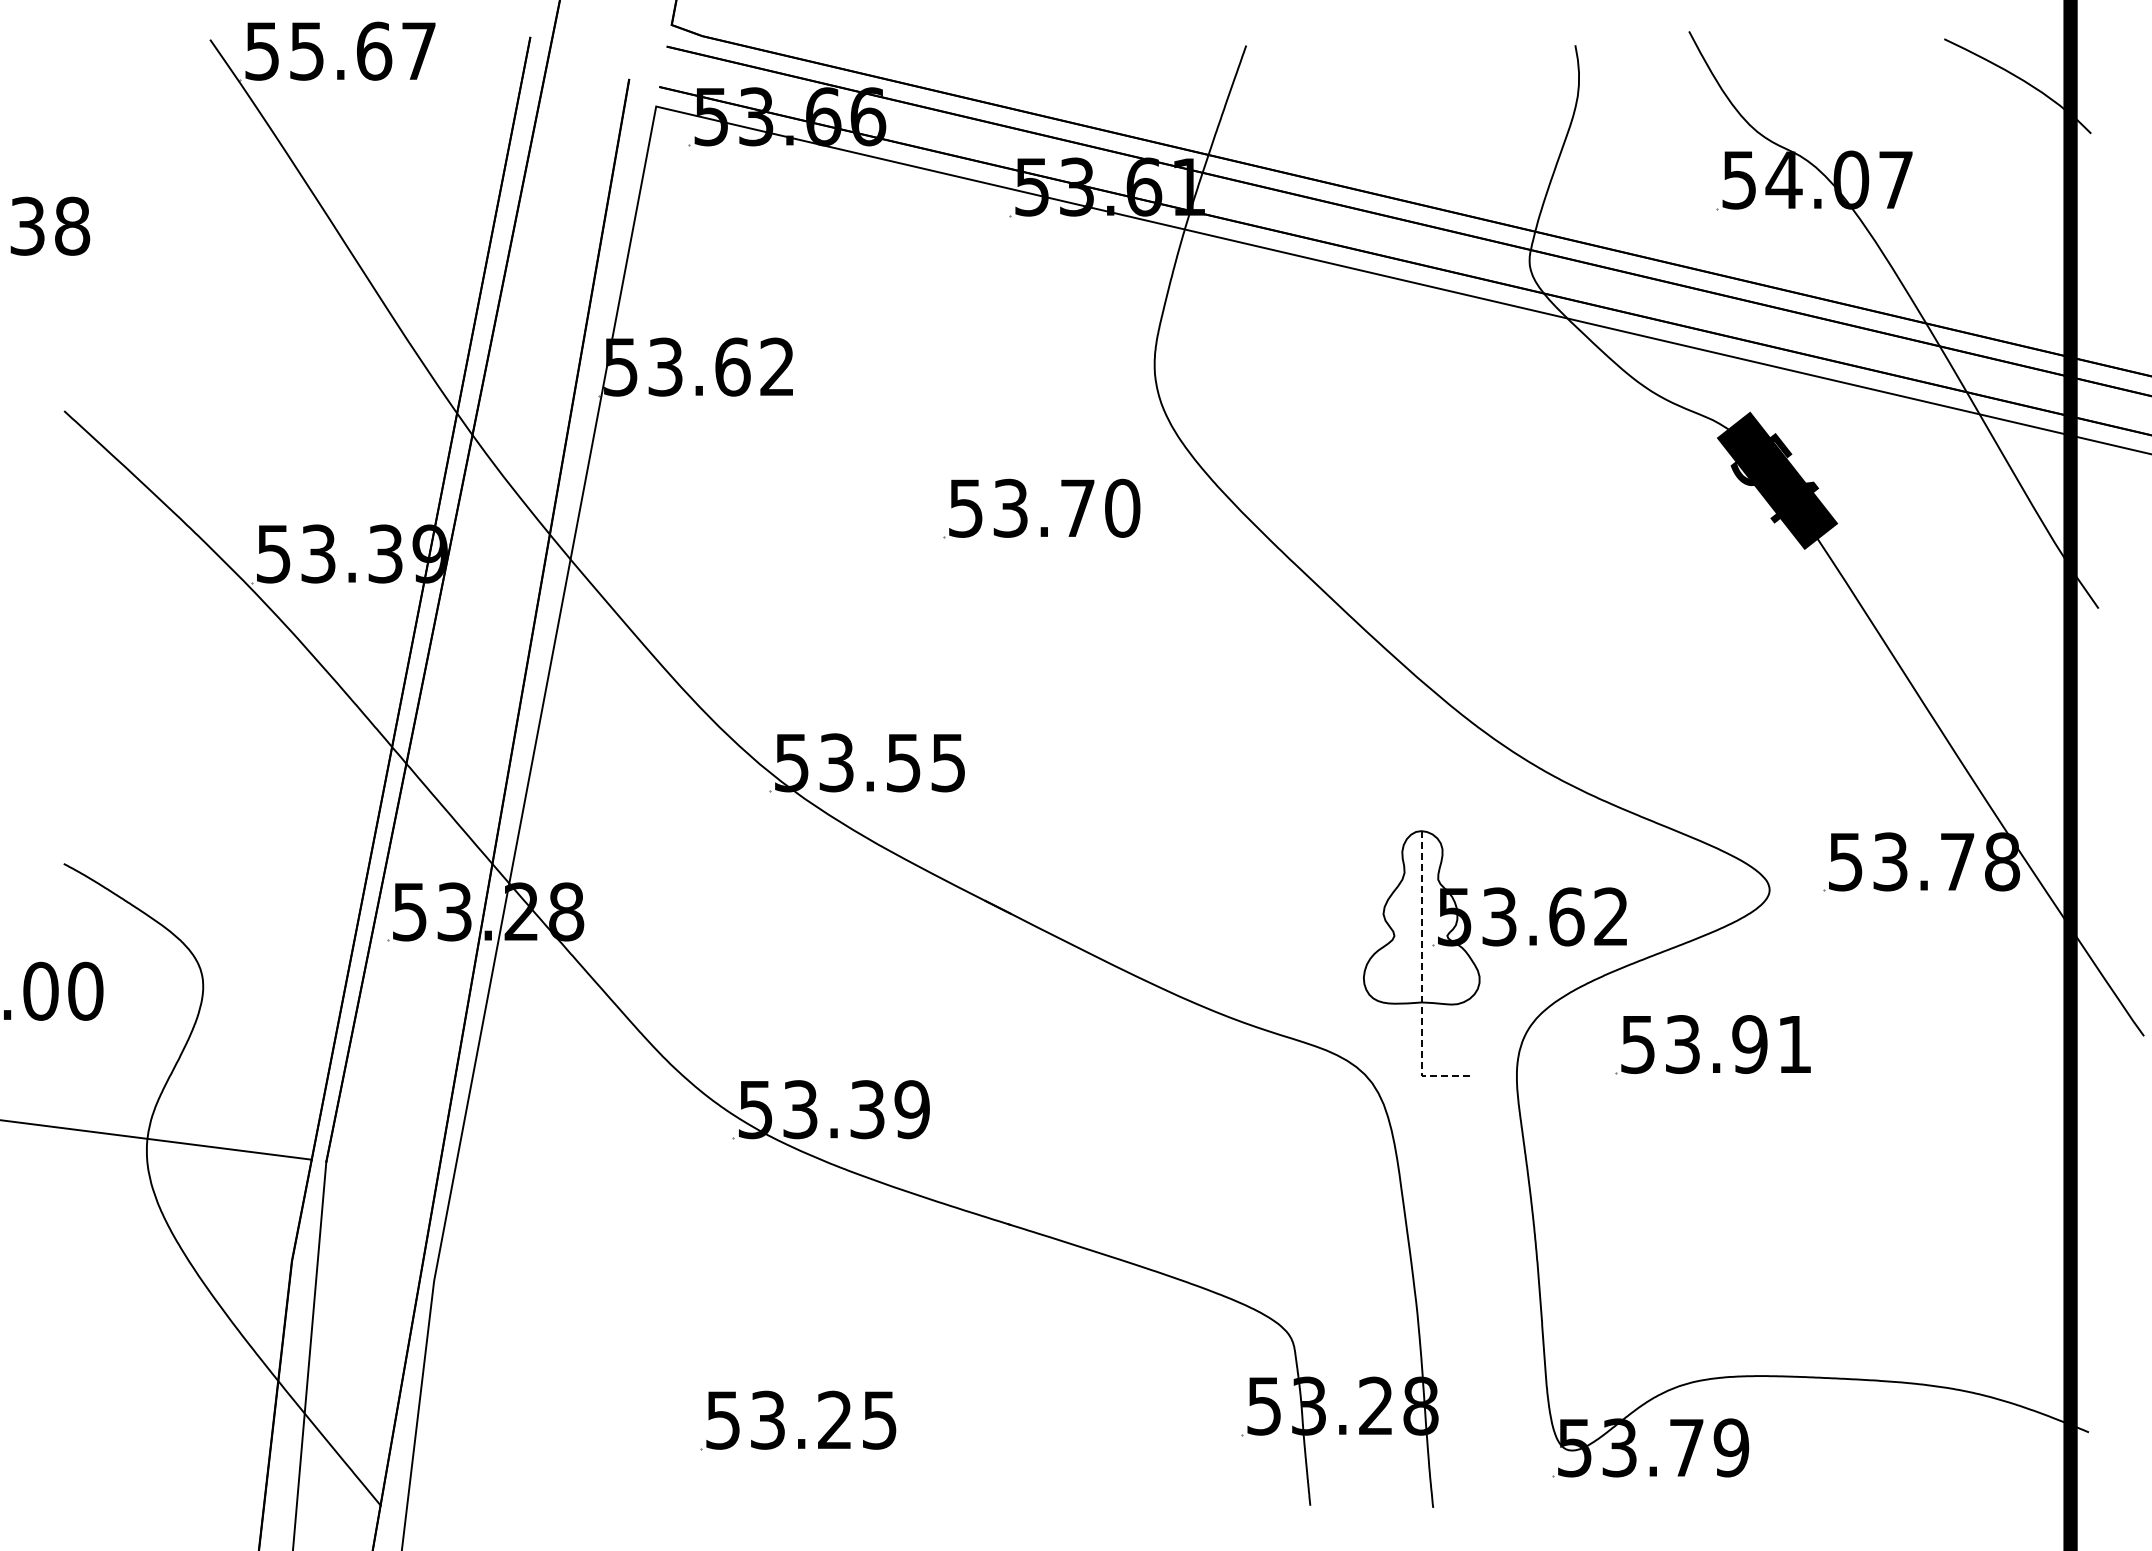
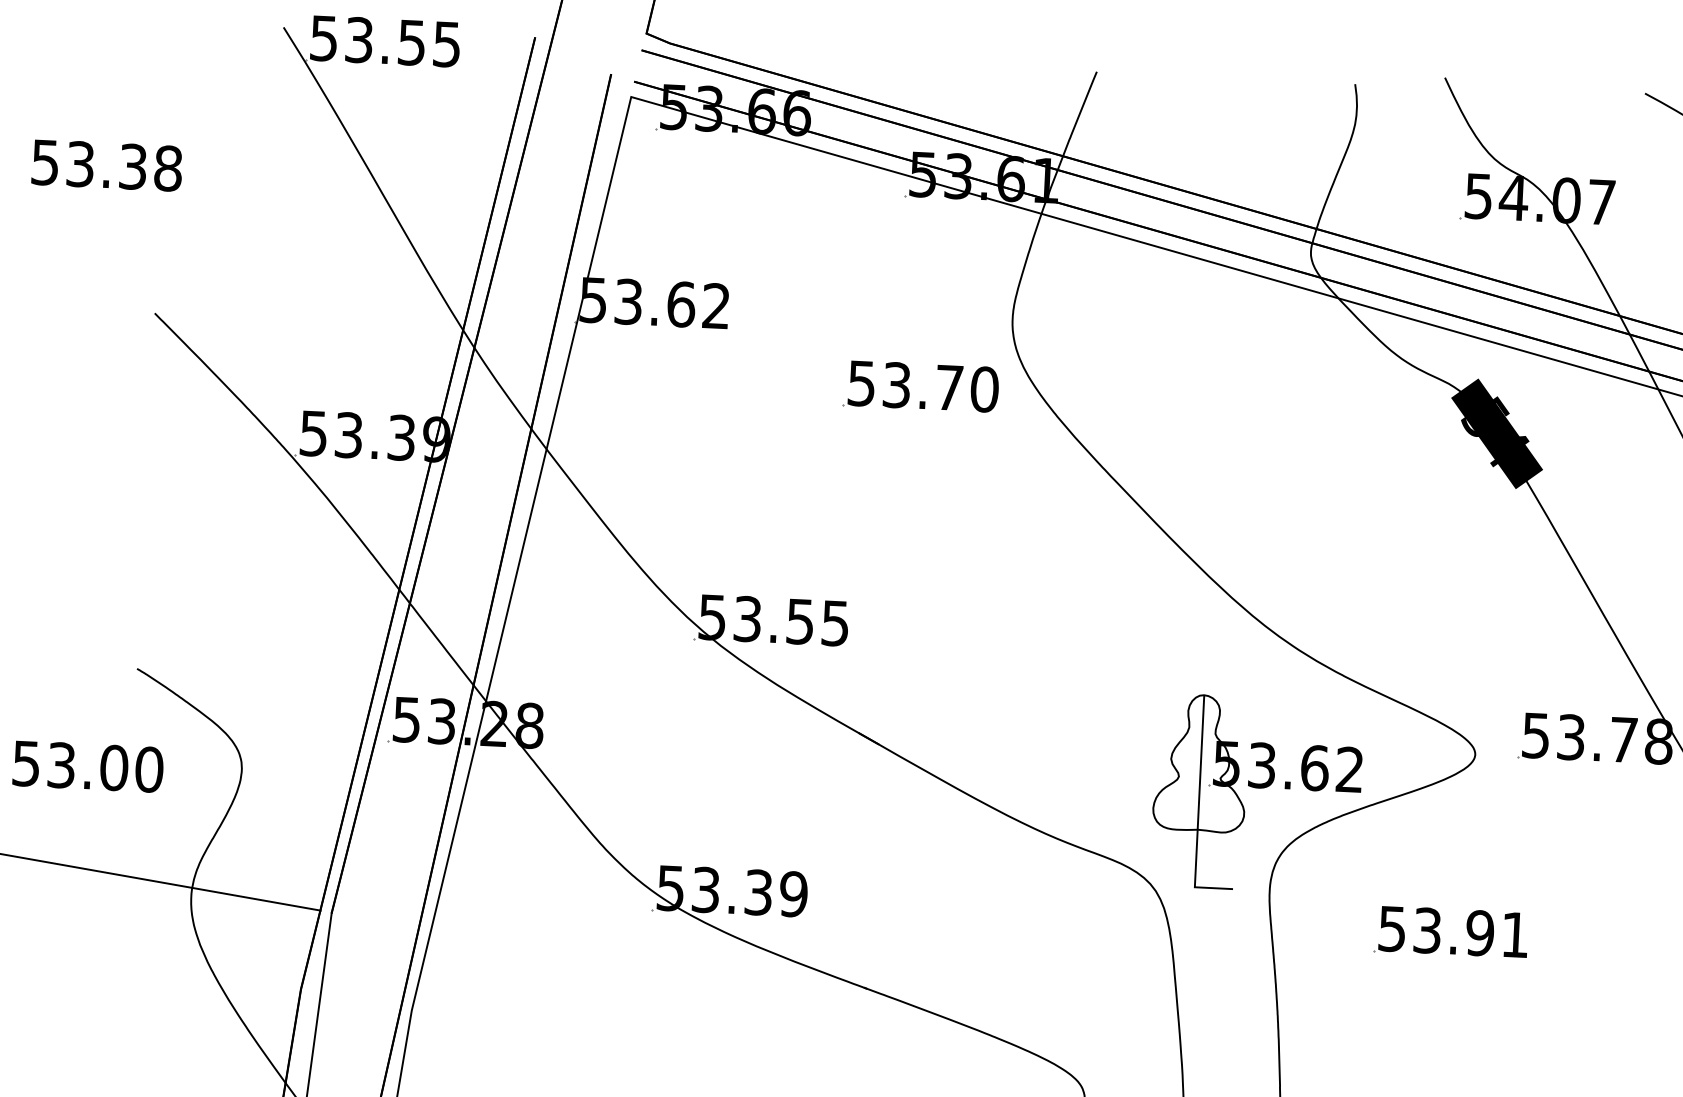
text: (362, 50) -> (402, 41), 55.67 -> 53.55
part: (1026, 513) -> (909, 389), moved
line: (1421, 978) -> (1198, 810), dashed -> solid
part: (1698, 1049) -> (1439, 935), moved

